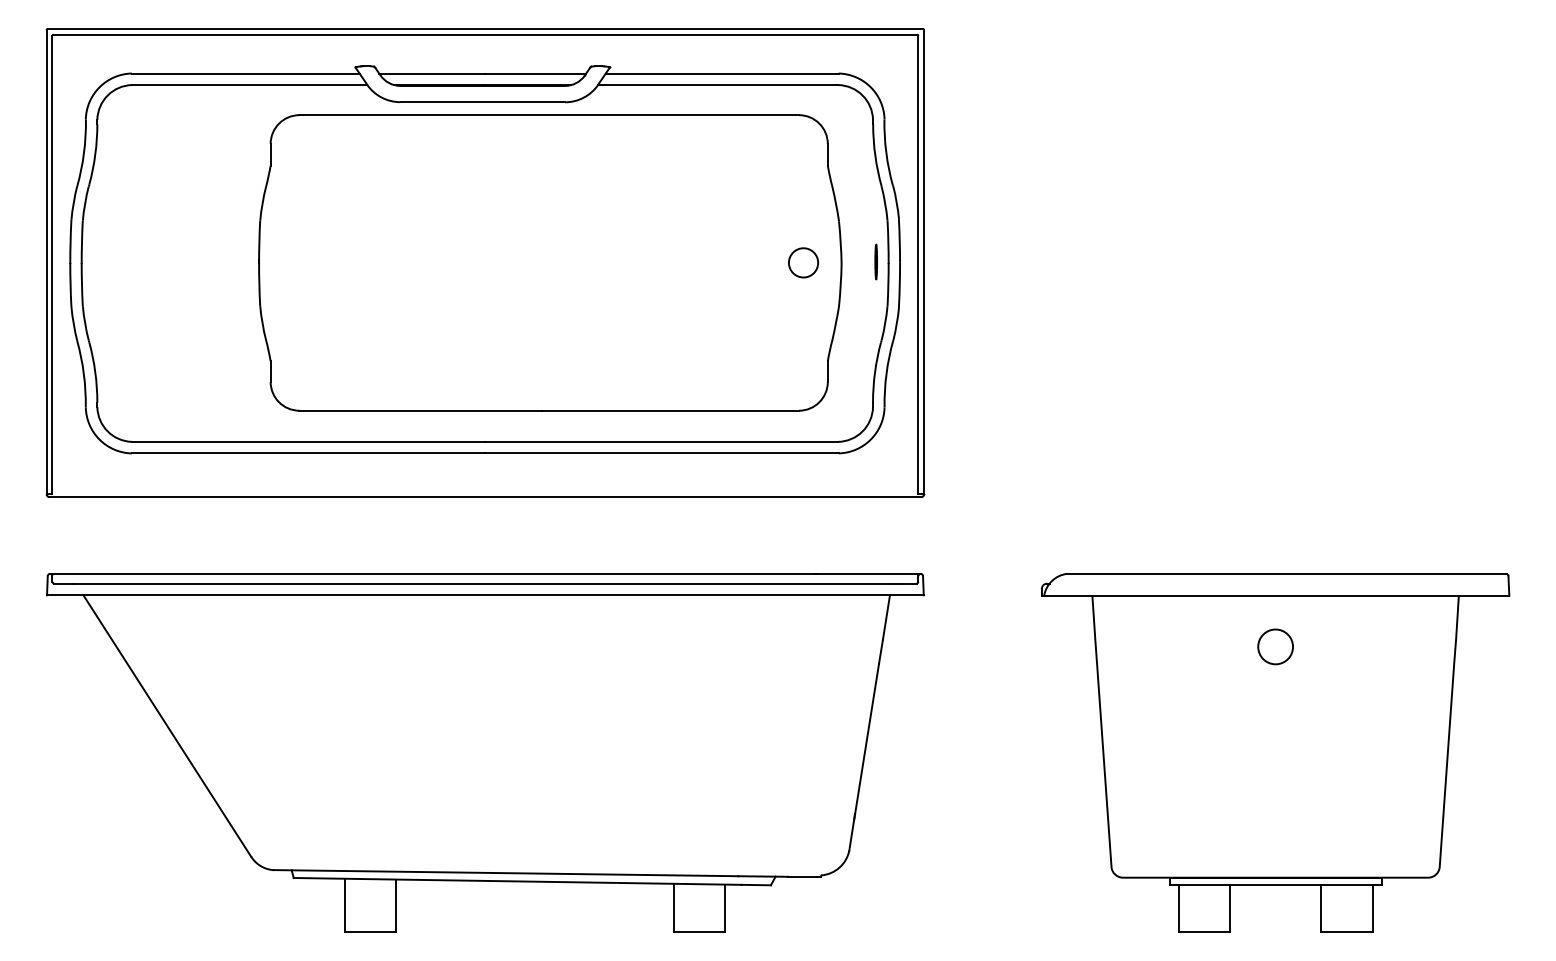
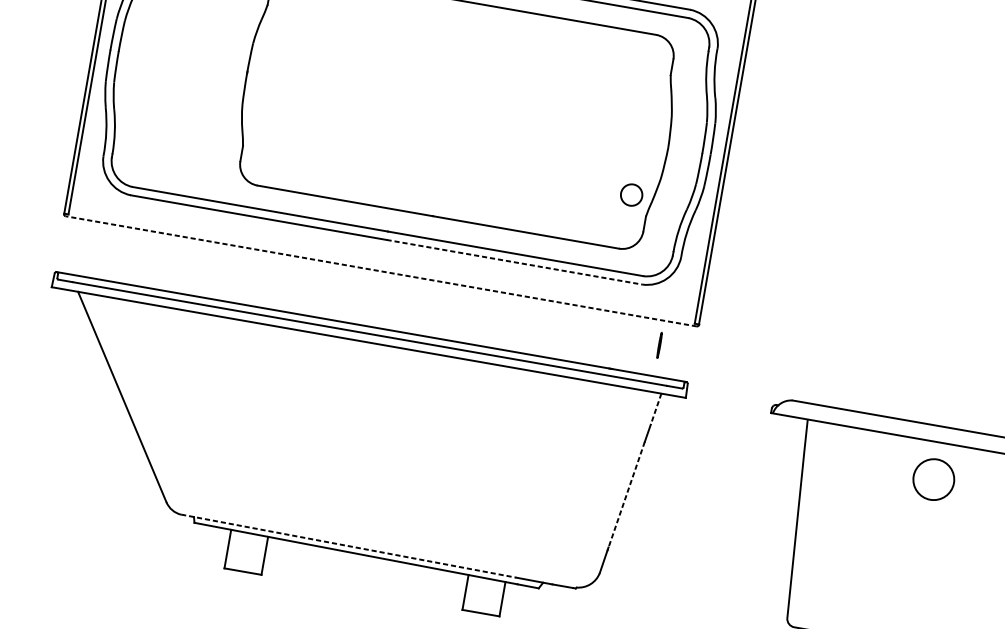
line: (875, 261) -> (659, 344), moved
circle: (803, 262) -> (631, 194), moved
line: (661, 453) -> (514, 262), solid -> dashed
line: (484, 496) -> (380, 270), solid -> dashed
line: (886, 617) -> (656, 409), solid -> dashed
circle: (1275, 646) -> (933, 479), size x1.6
line: (866, 741) -> (625, 496), solid -> dashed
line: (506, 873) -> (348, 546), solid -> dashed

